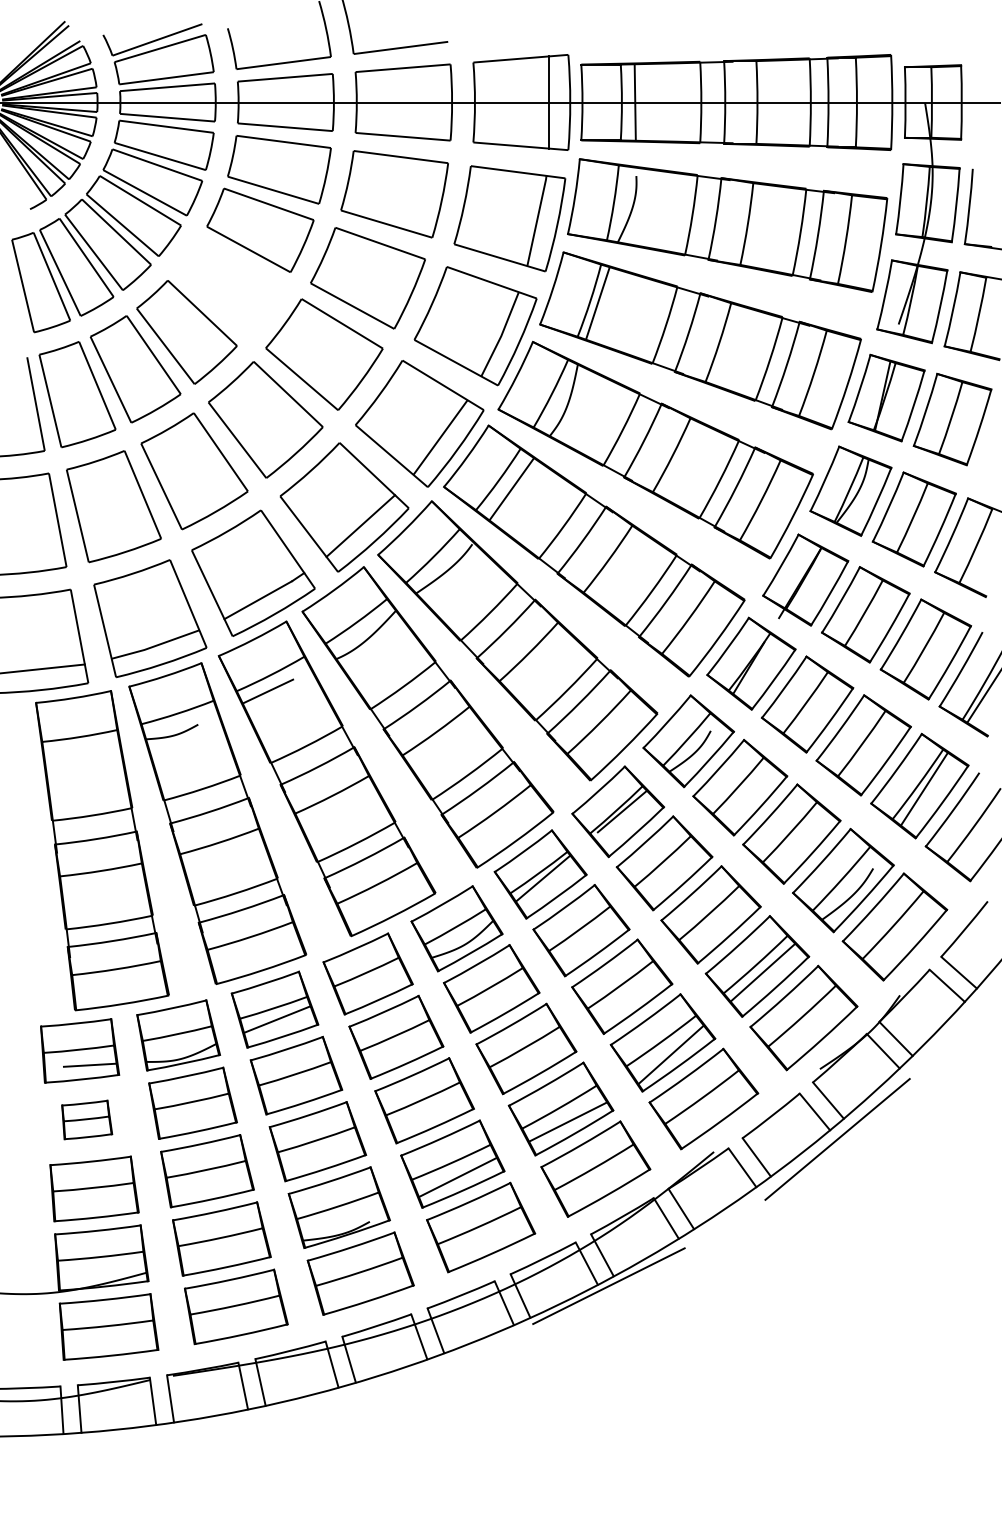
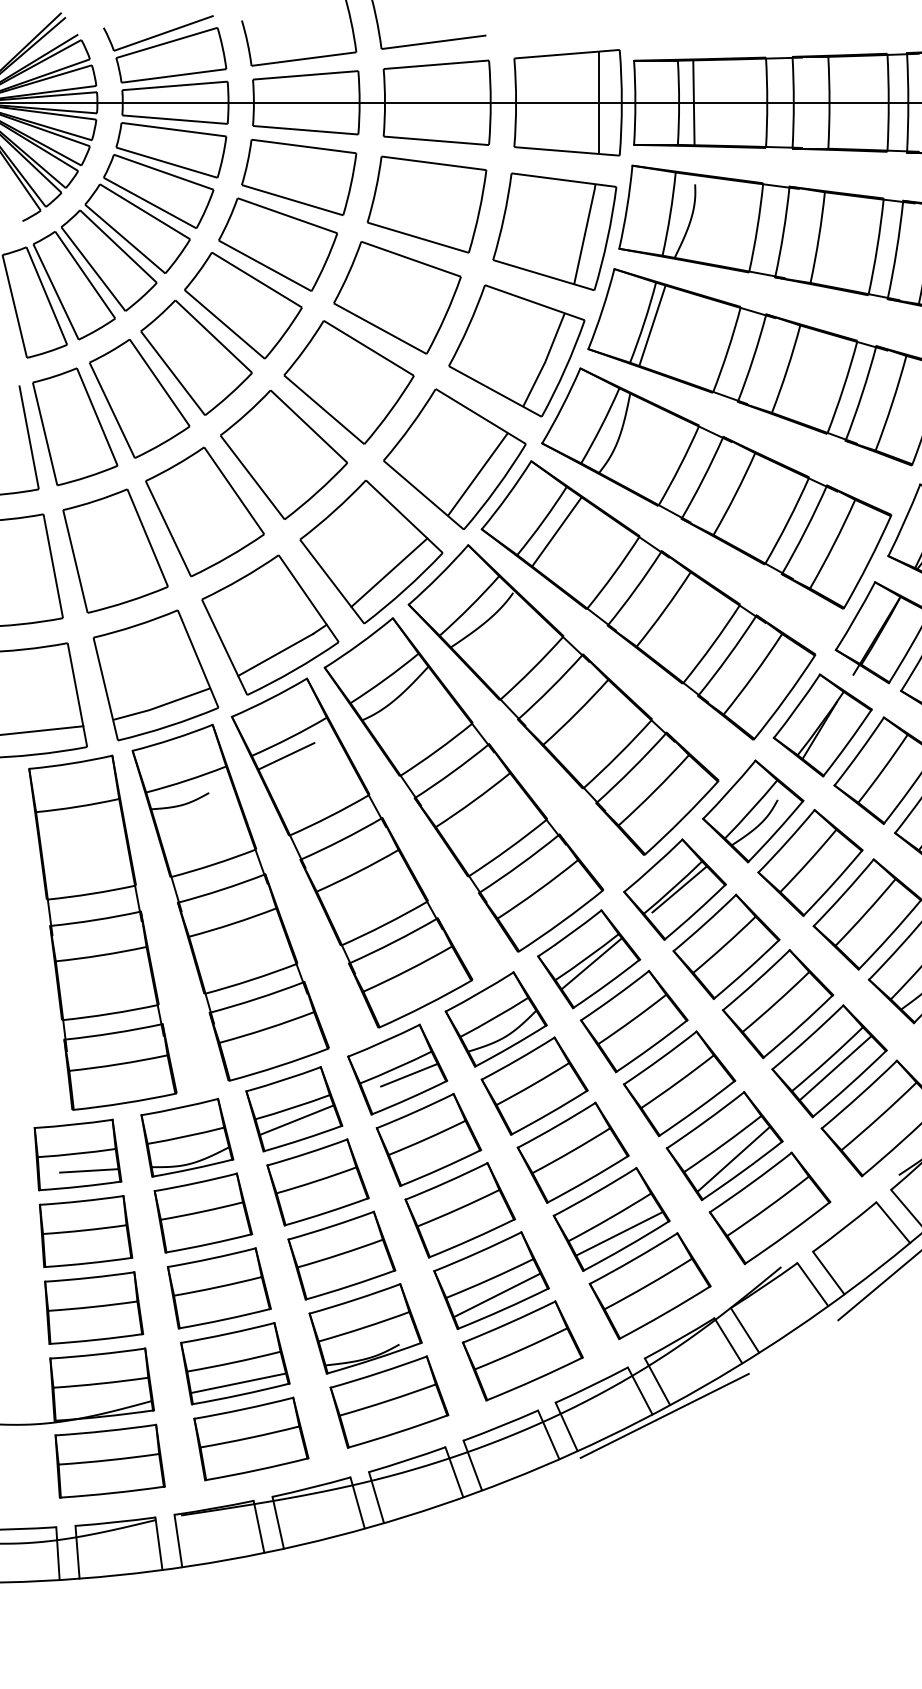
part: (228, 284) -> (242, 304), added
line: (378, 978) -> (409, 1074), added
part: (86, 1119) -> (85, 1231), size x1.67
line: (224, 1256) -> (238, 1383), added

